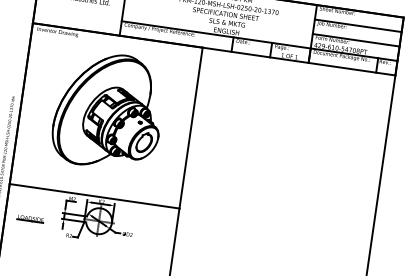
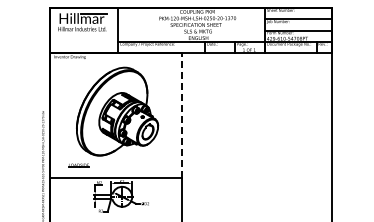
line: (191, 127) -> (182, 115), solid -> dashed
line: (29, 218) -> (77, 165), moved

